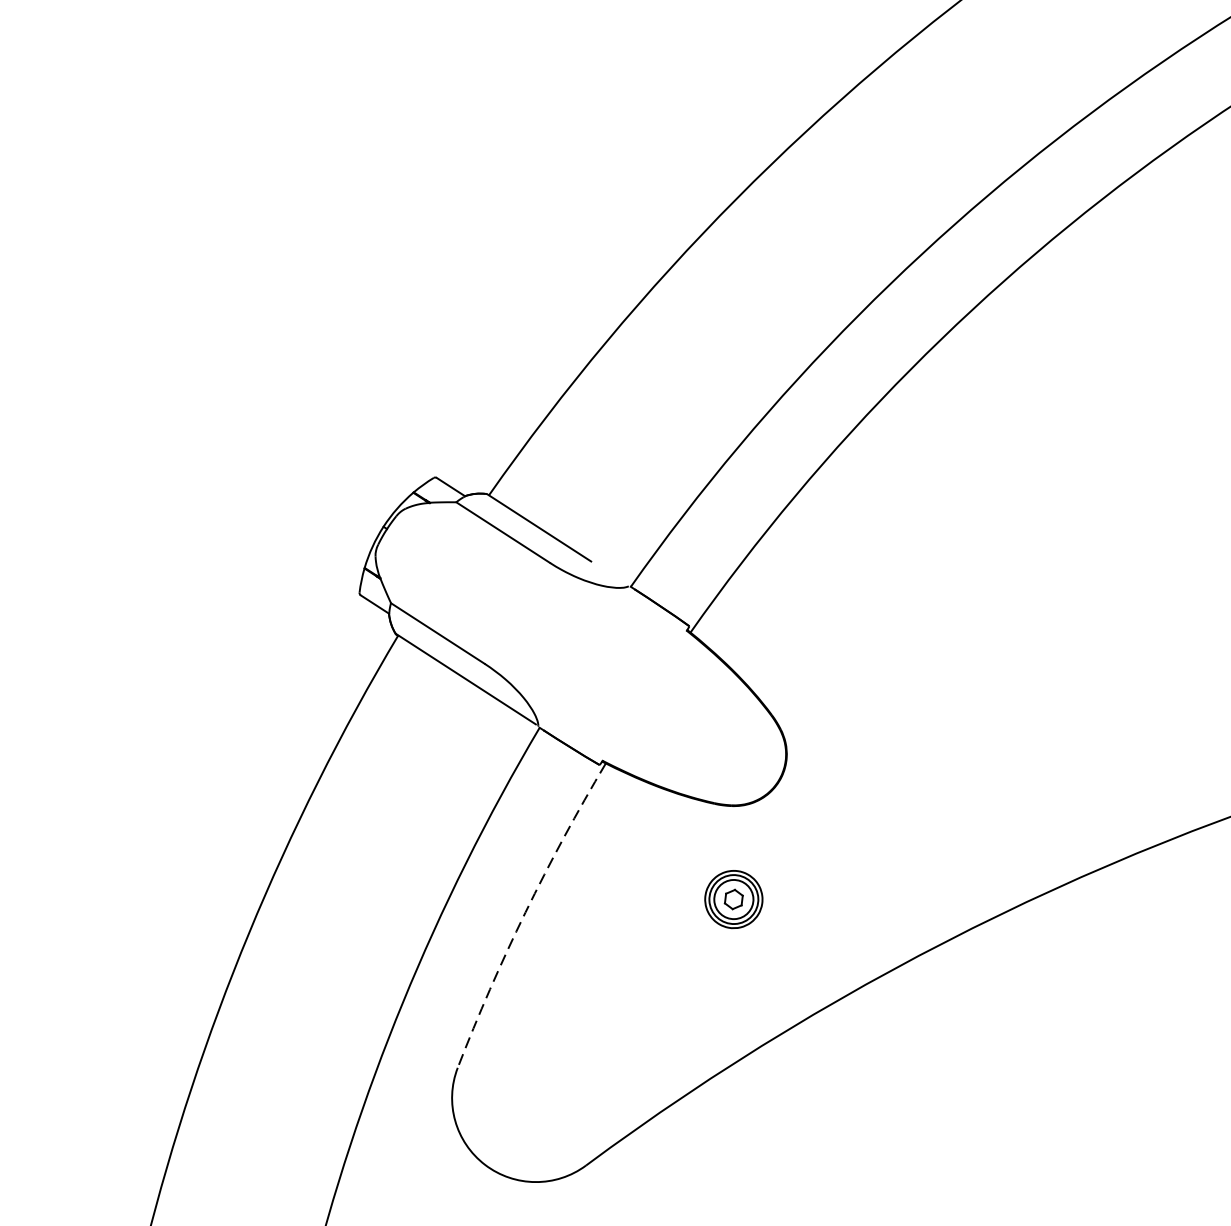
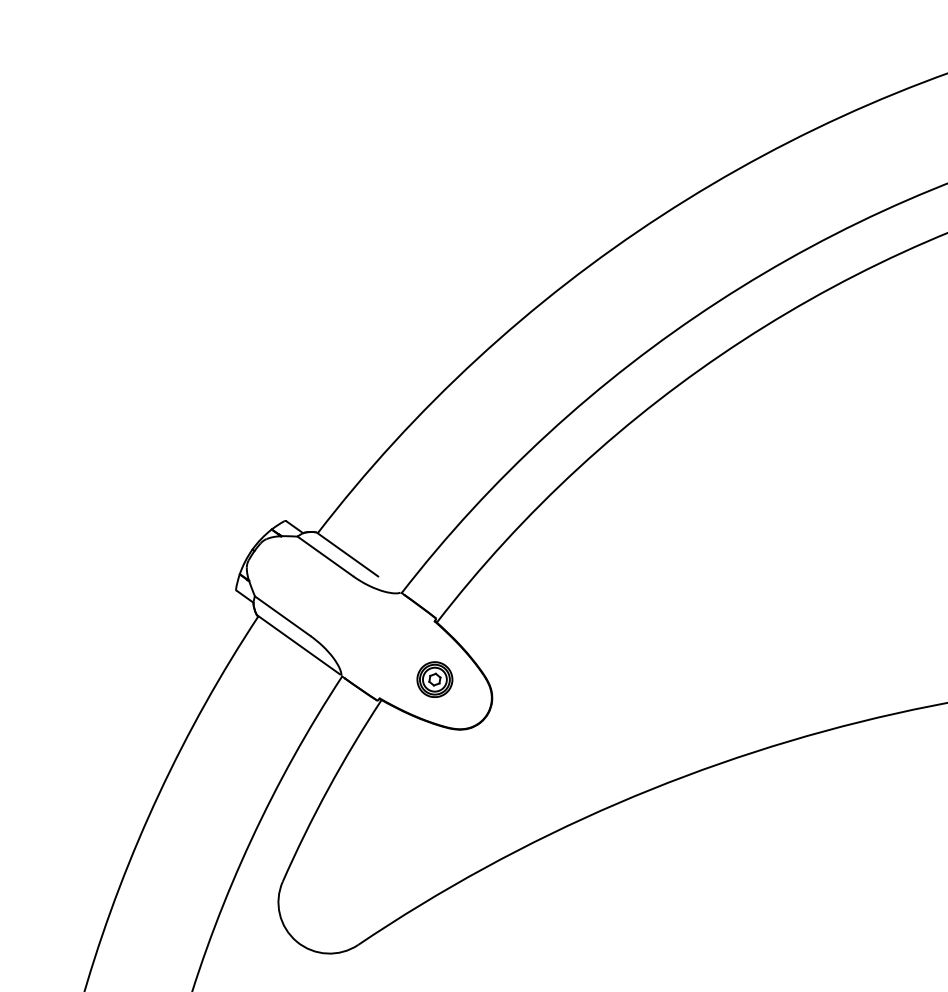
part: (733, 899) -> (434, 679), moved
arc: (525, 912) -> (328, 788), dashed -> solid

